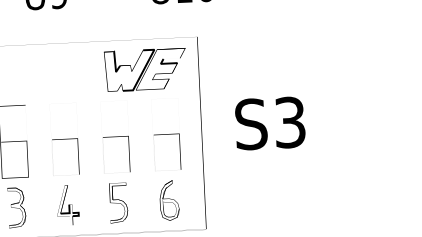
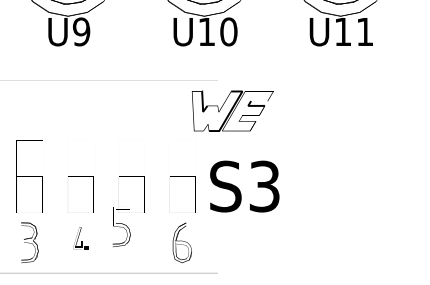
part: (145, 69) -> (232, 110), moved
text: (270, 123) -> (244, 186), moved
part: (67, 201) -> (80, 238), size x0.7
part: (118, 202) -> (121, 226), moved

